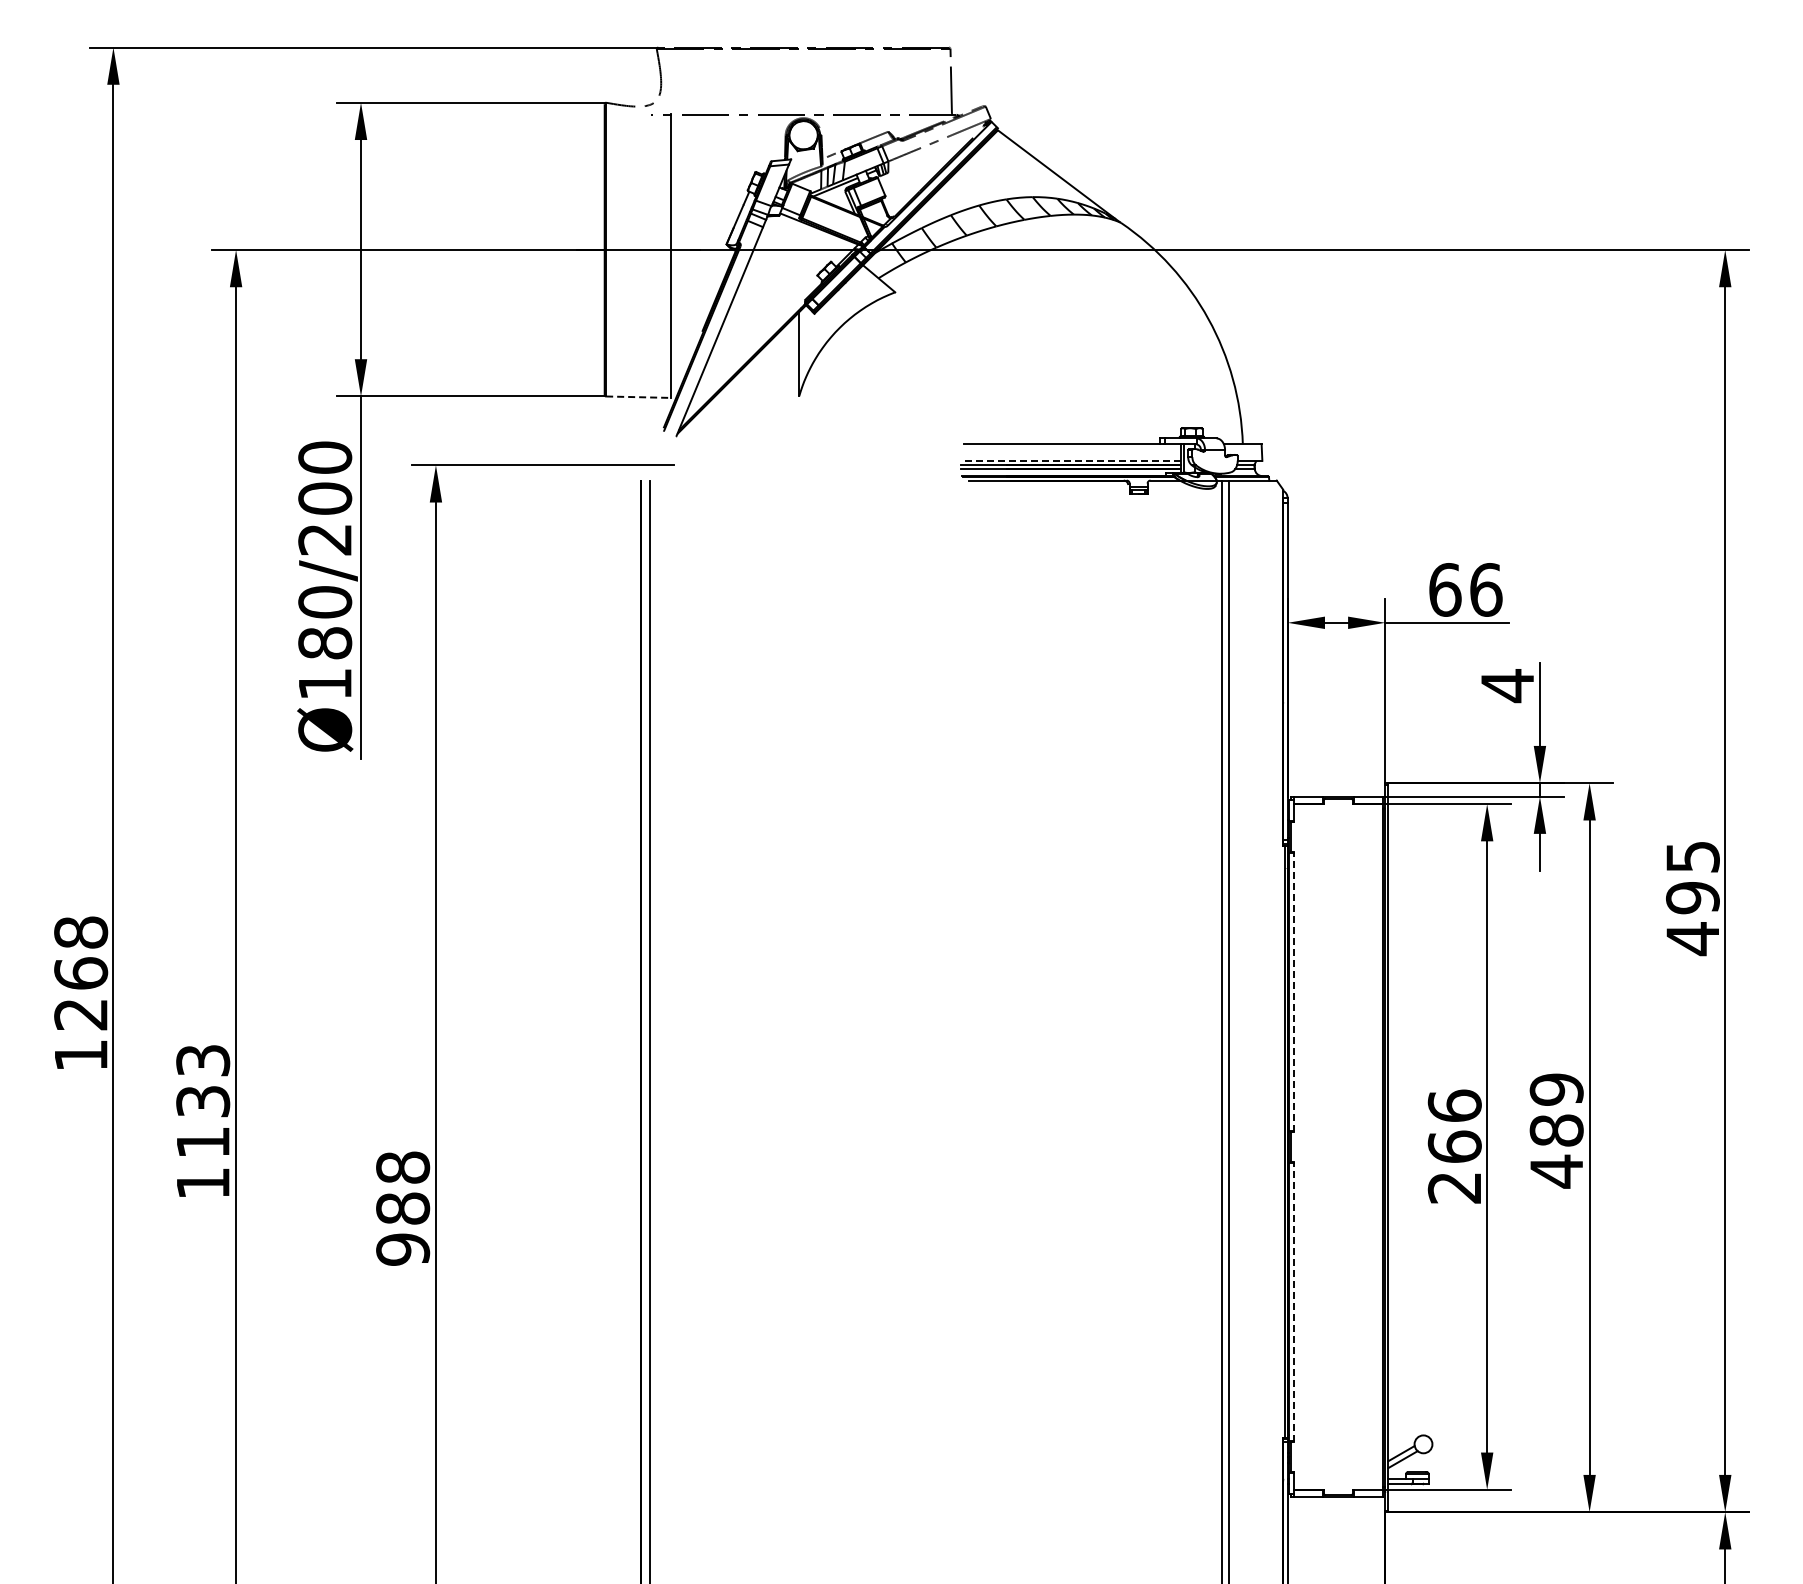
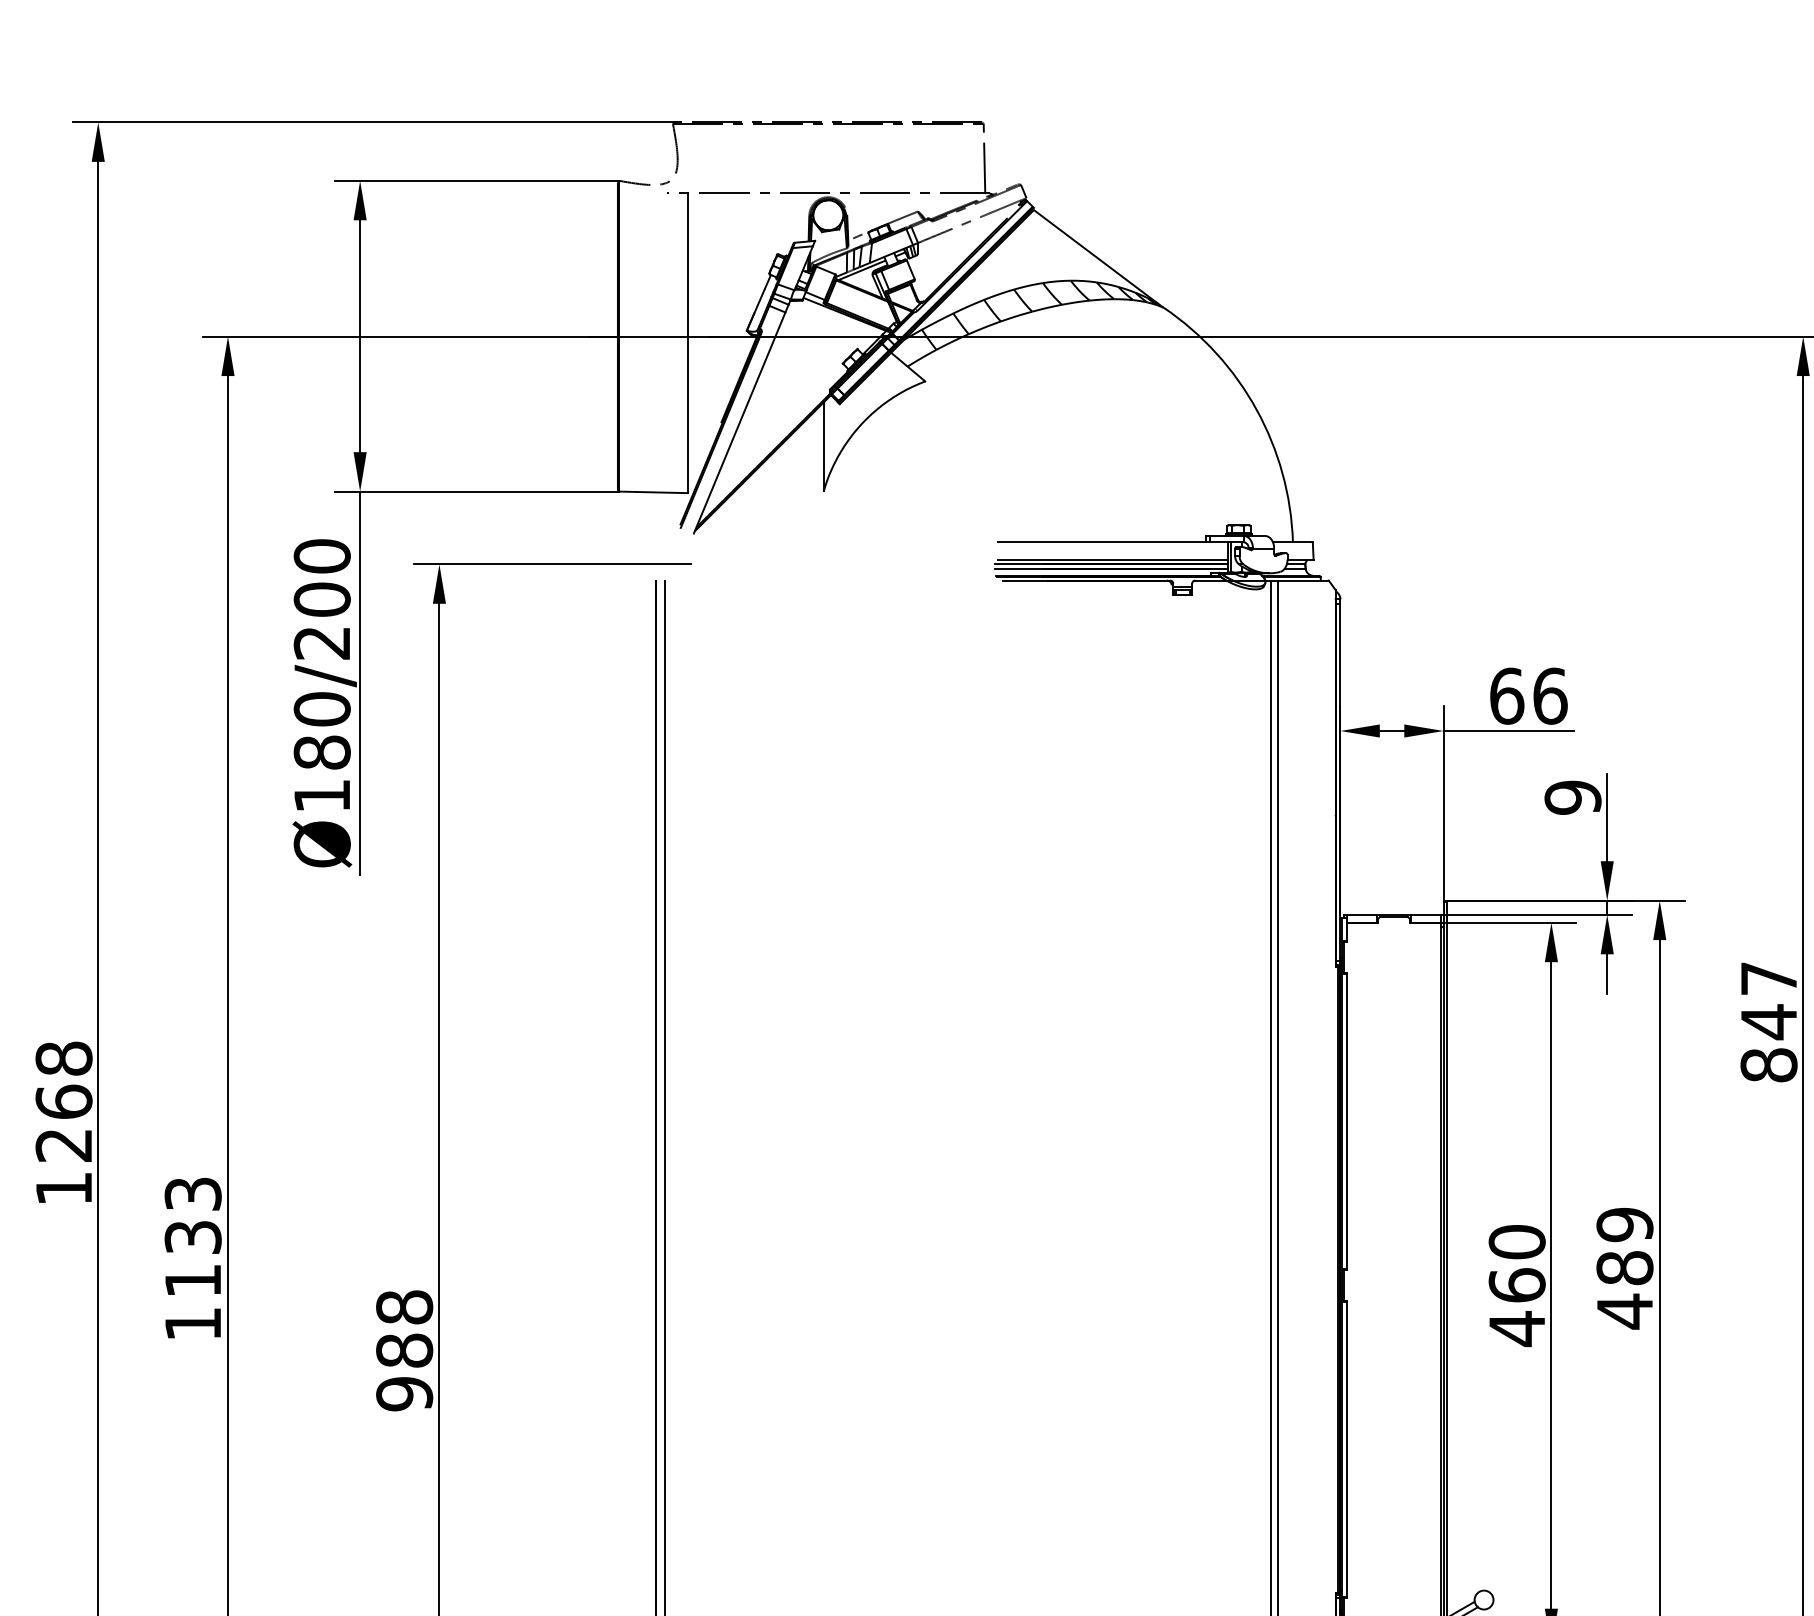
line: (639, 397) -> (654, 492), dashed -> solid
line: (1072, 460) -> (1112, 559), dashed -> solid
text: (1507, 686) -> (1572, 798), 4 -> 9
text: (1692, 899) -> (1768, 1023), 495 -> 847
line: (1293, 991) -> (1346, 1121), dashed -> solid
text: (1454, 1147) -> (1516, 1286), 266 -> 460
line: (1293, 1301) -> (1346, 1448), dashed -> solid

